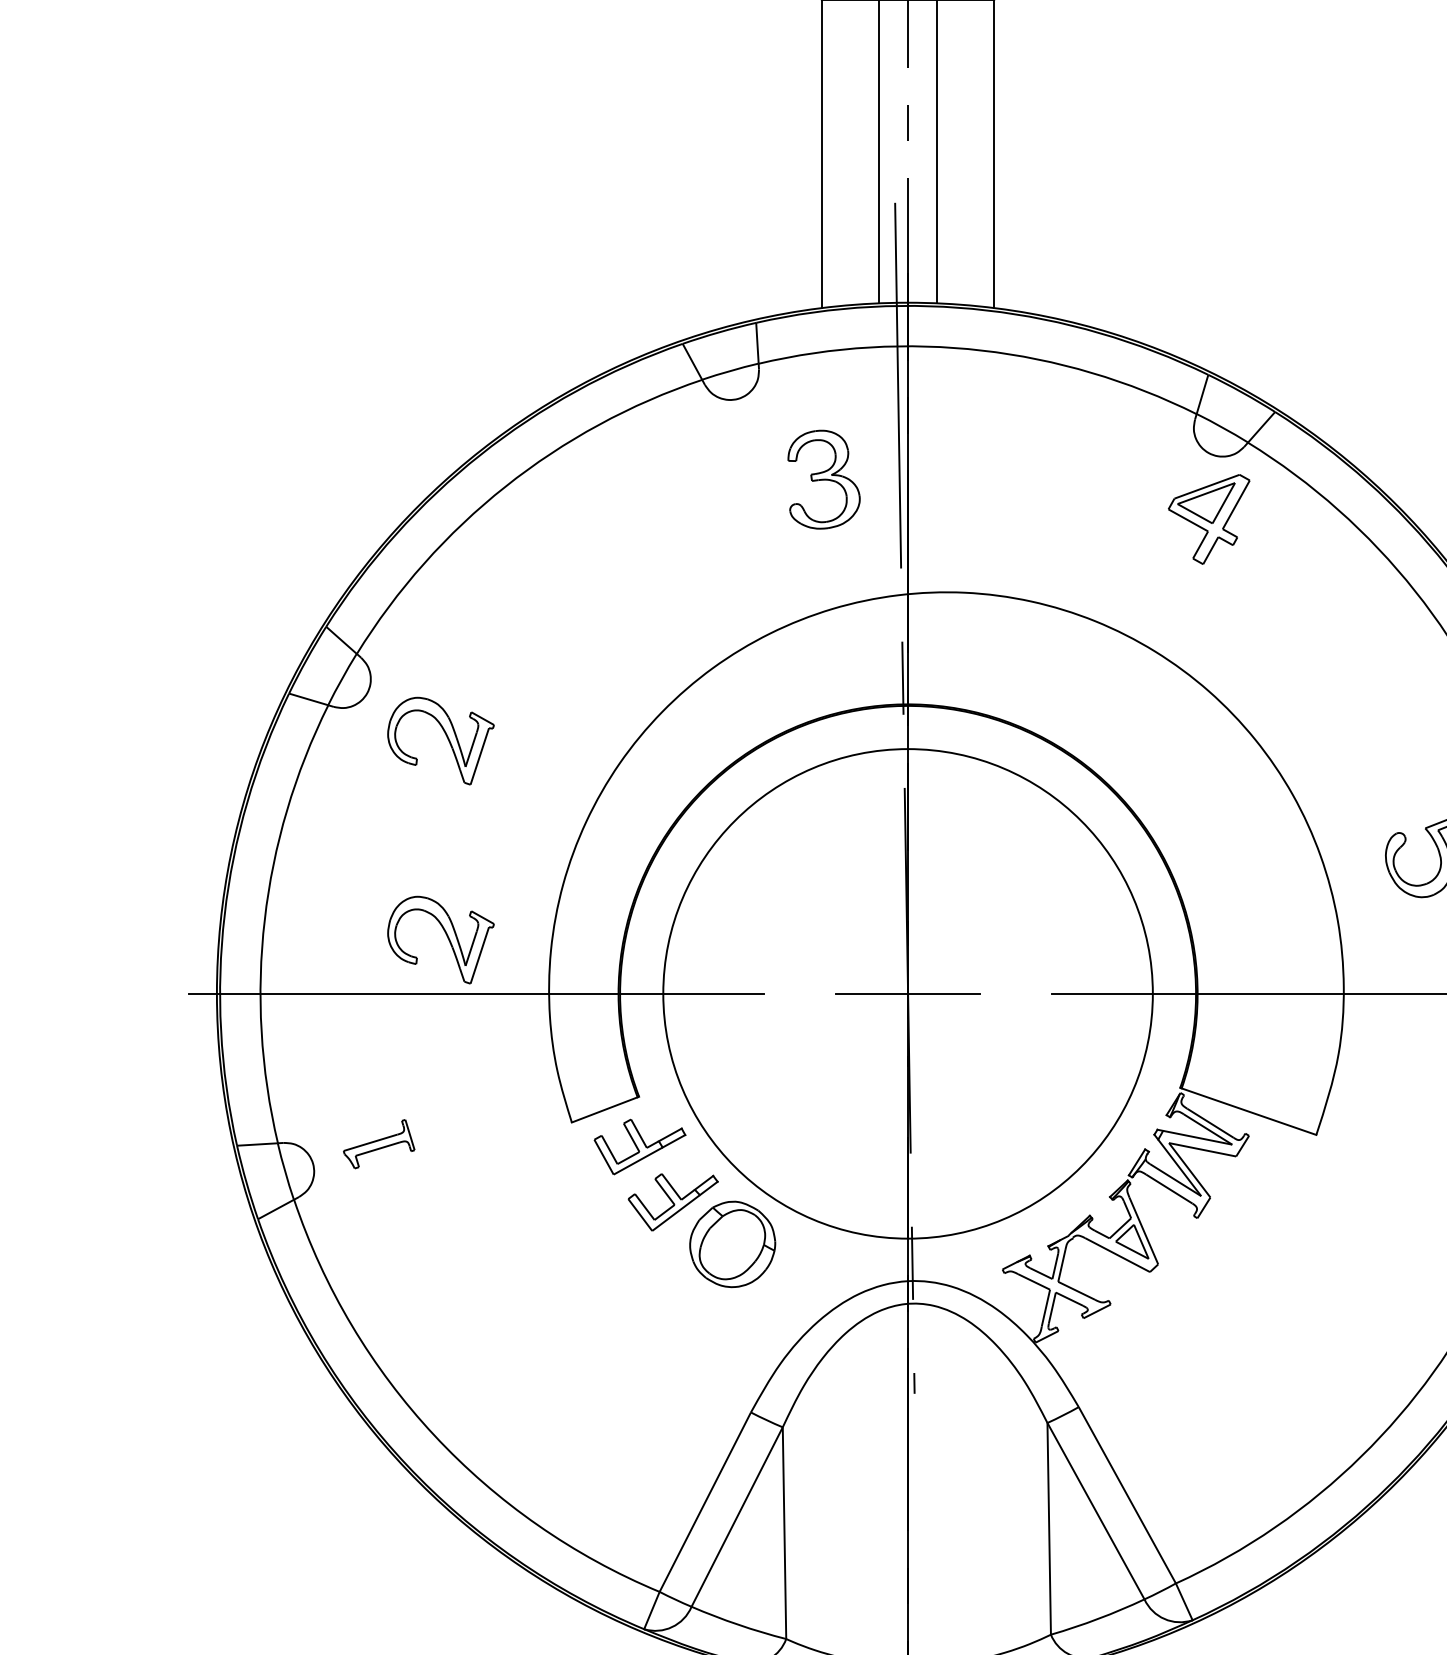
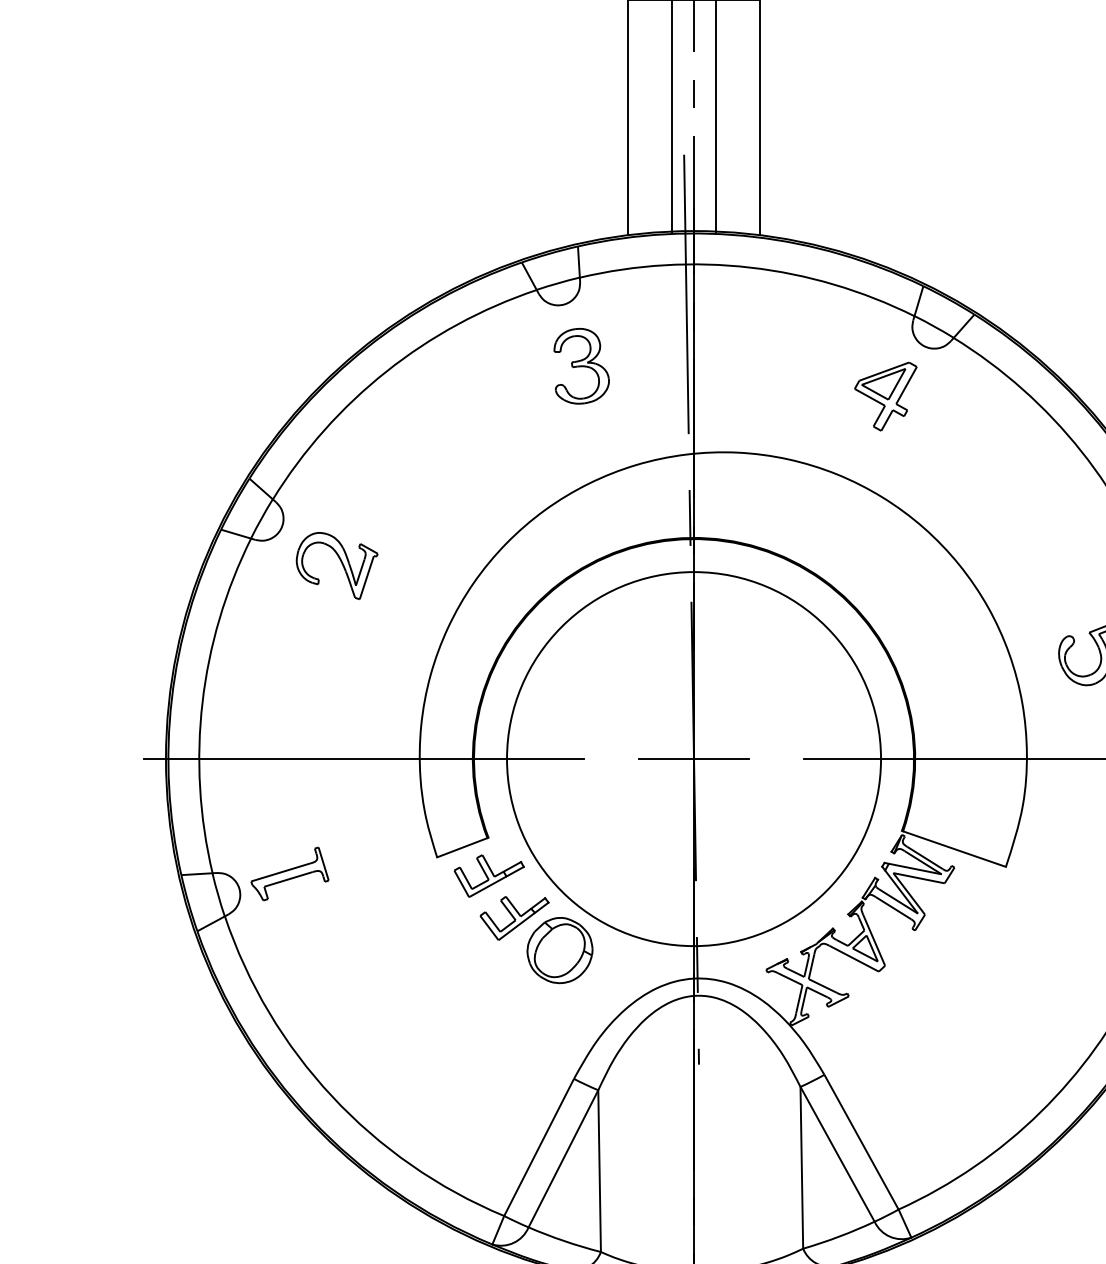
part: (823, 479) -> (581, 366), moved
part: (1209, 519) -> (886, 396), moved
part: (446, 936) -> (341, 715), removed
part: (378, 1143) -> (289, 873), size x1.43

